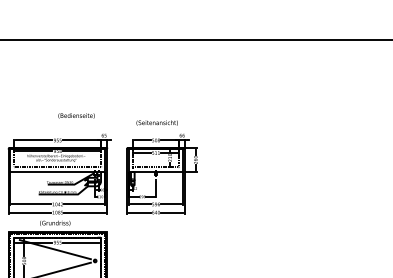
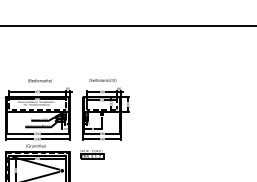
text: (75, 115) -> (39, 80), moved
part: (141, 236) -> (92, 154), added

